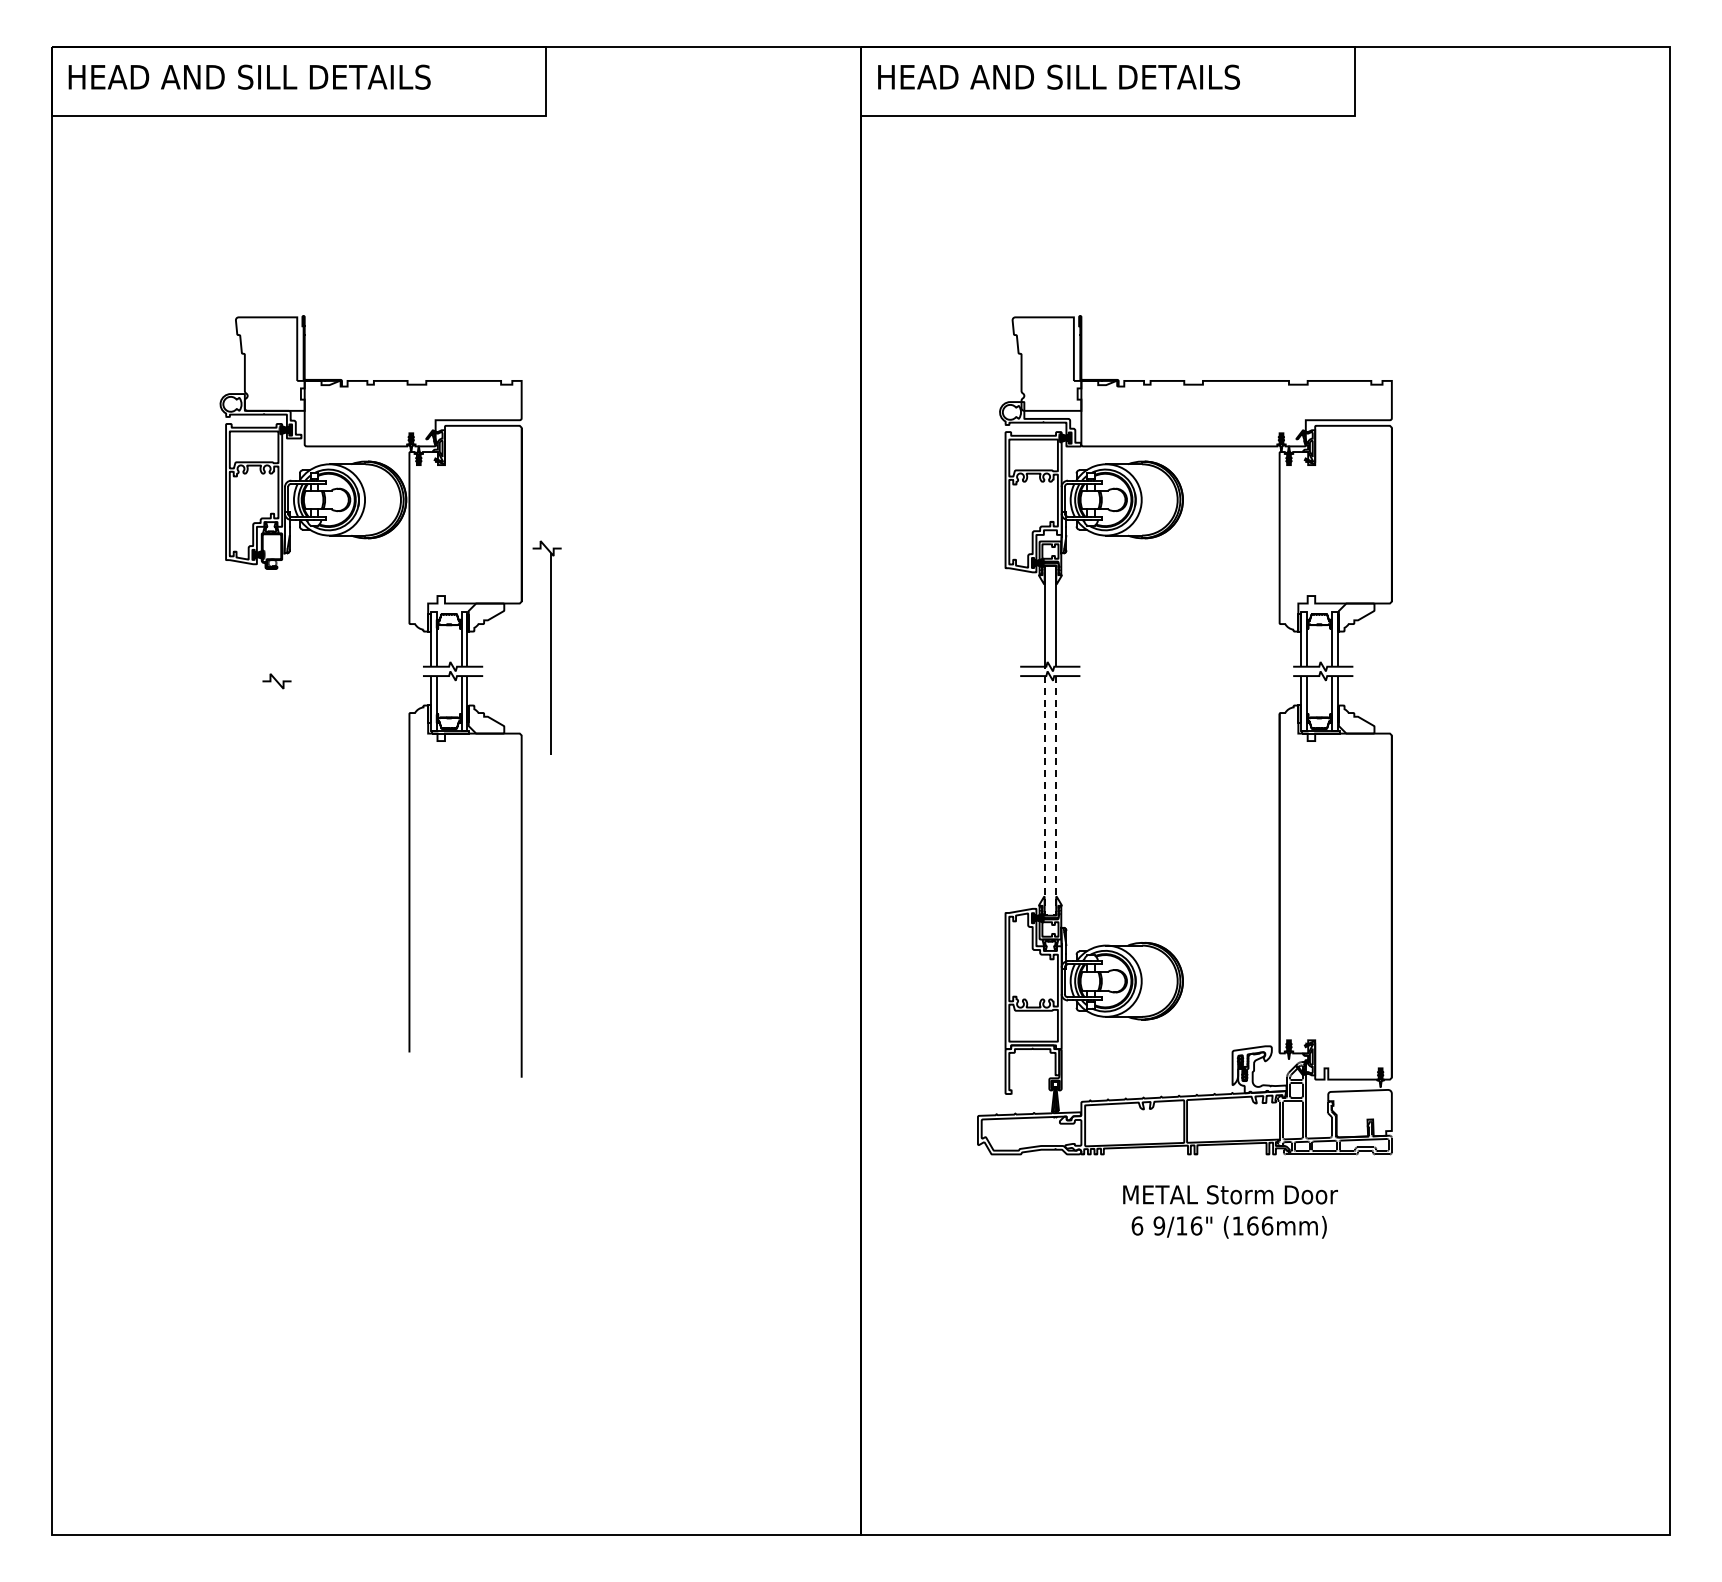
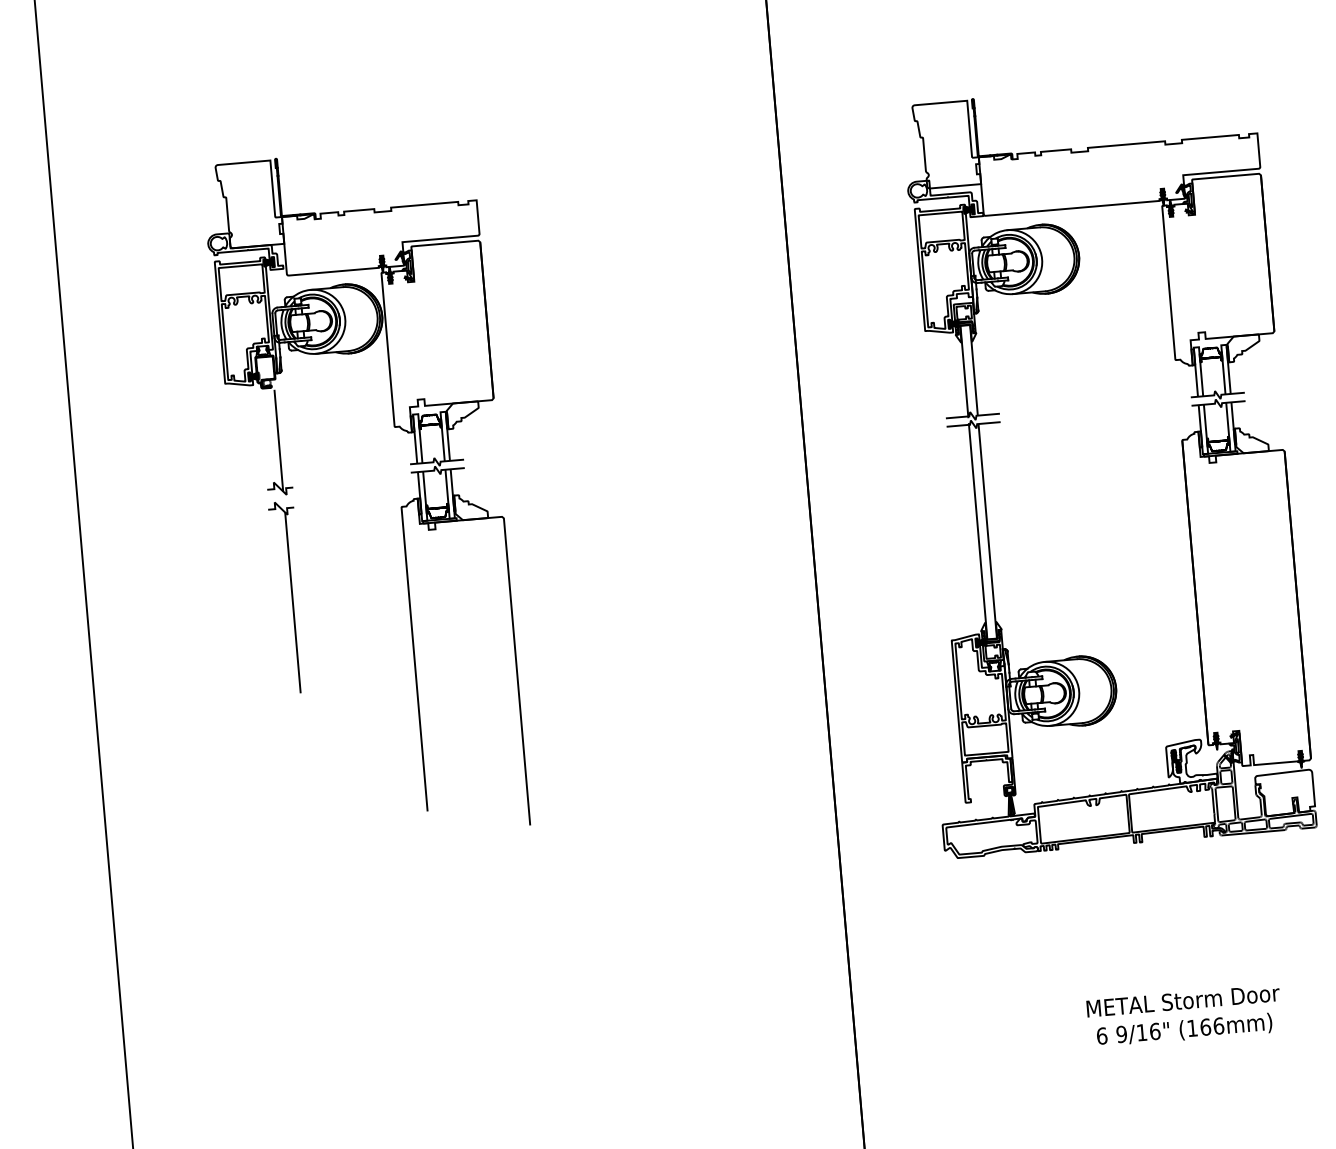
line: (279, 627) -> (278, 440), added
part: (546, 647) -> (288, 597), moved
line: (1048, 915) -> (990, 639), dashed -> solid
text: (1230, 1211) -> (1184, 1015), moved

